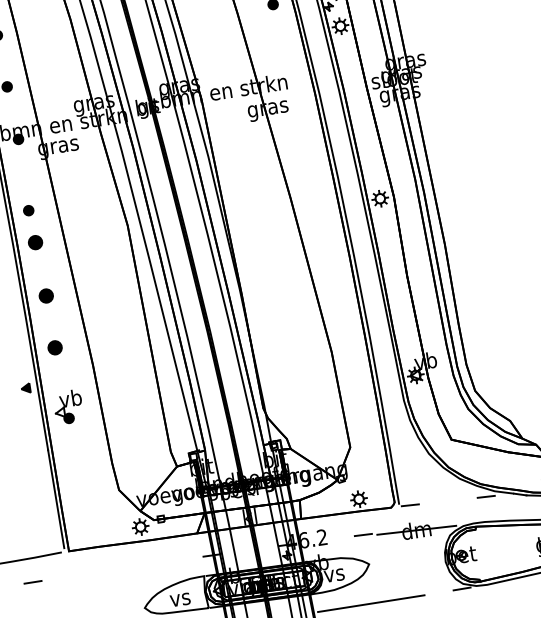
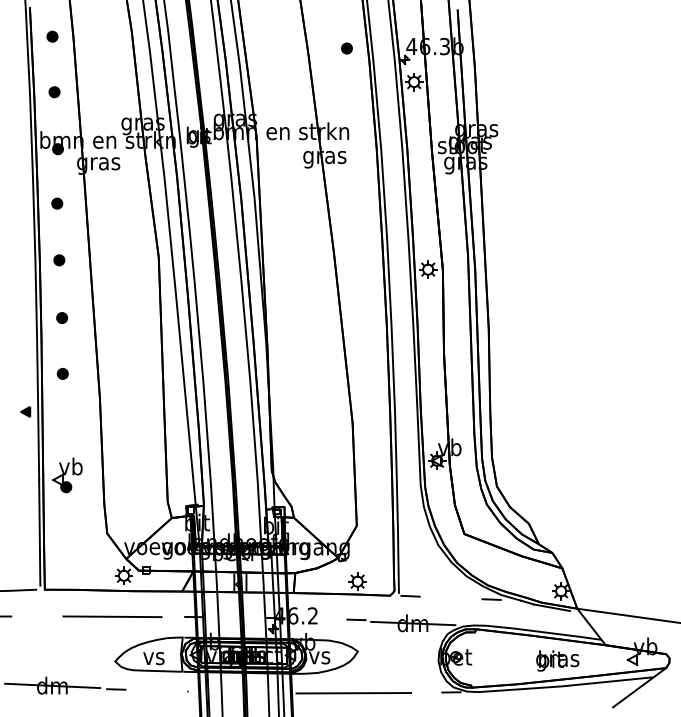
part: (28, 210) -> (57, 203), moved
part: (35, 242) -> (59, 260), size x0.71
part: (46, 295) -> (62, 317), size x0.71
part: (54, 347) -> (62, 373), size x0.71
part: (68, 407) -> (67, 475), moved
line: (135, 566) -> (112, 616), added

